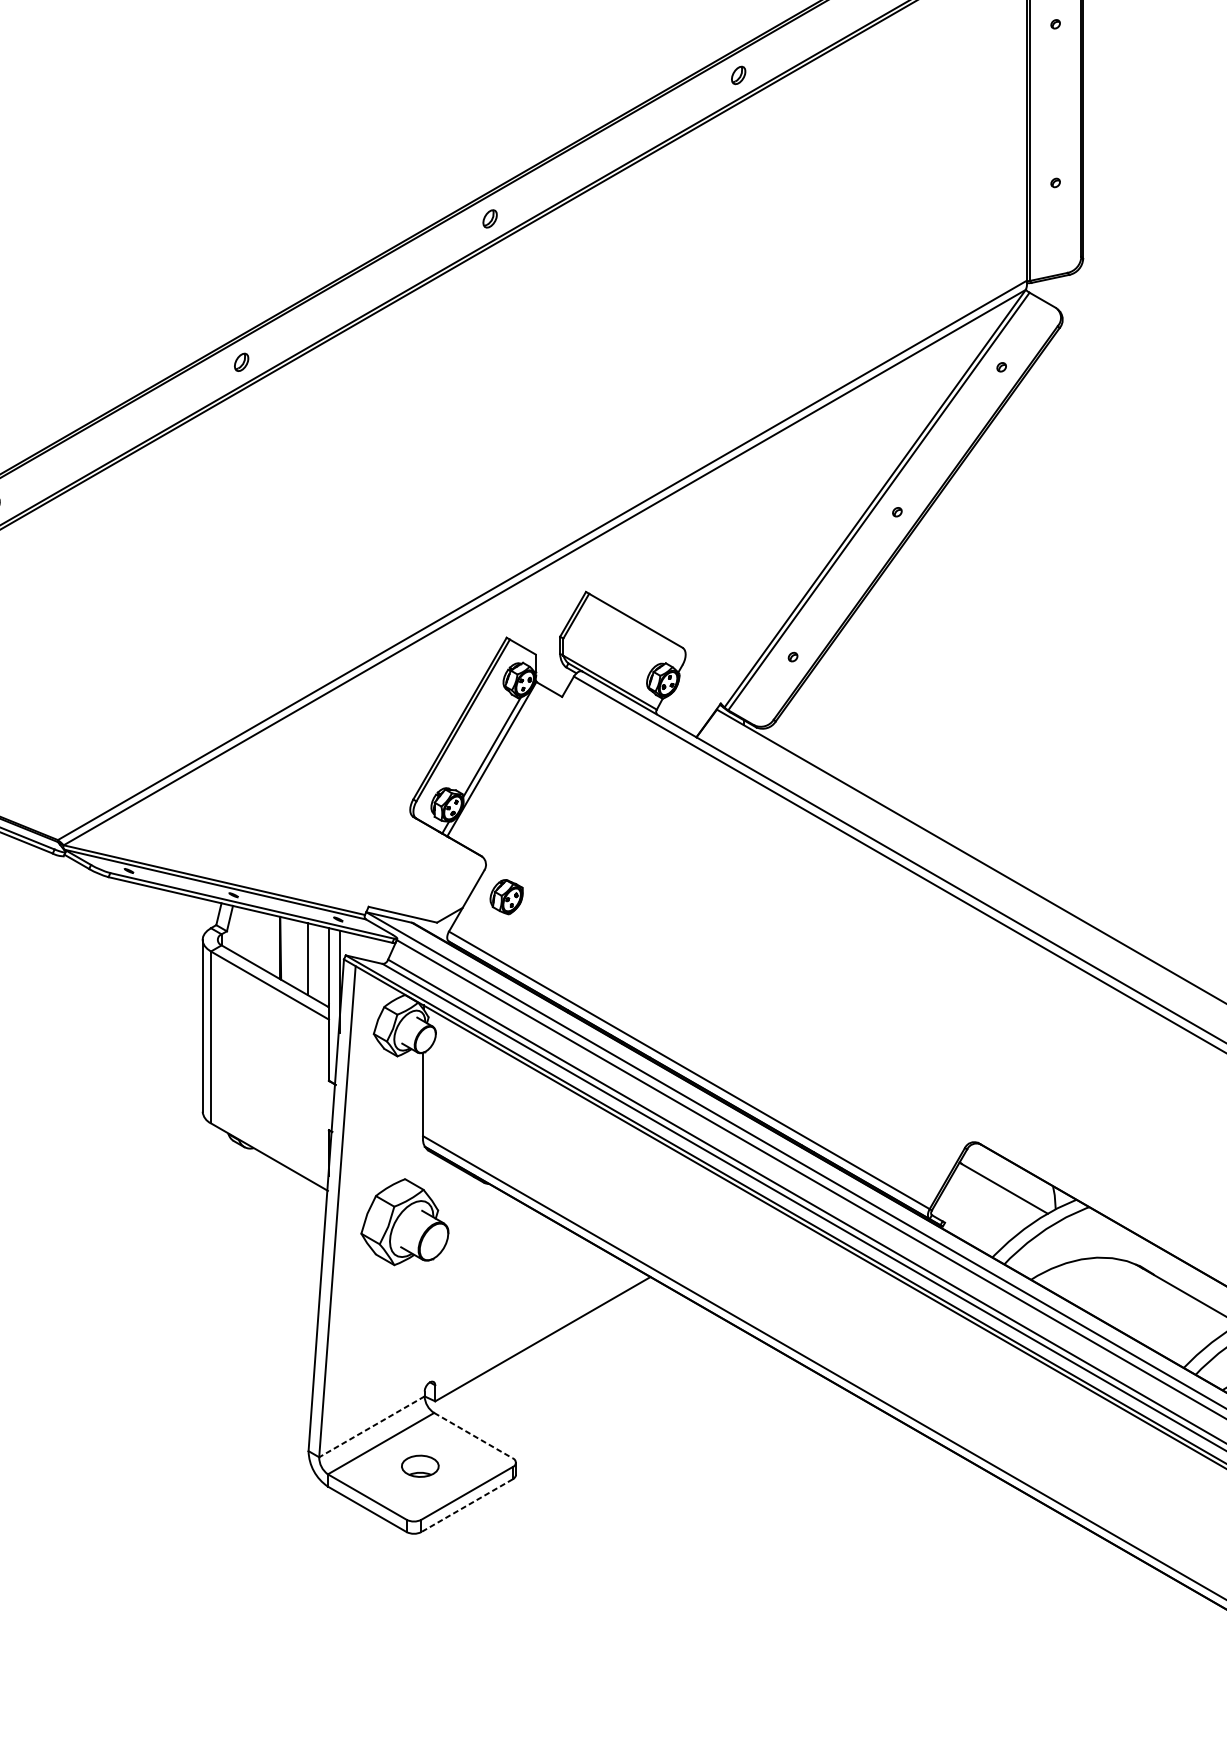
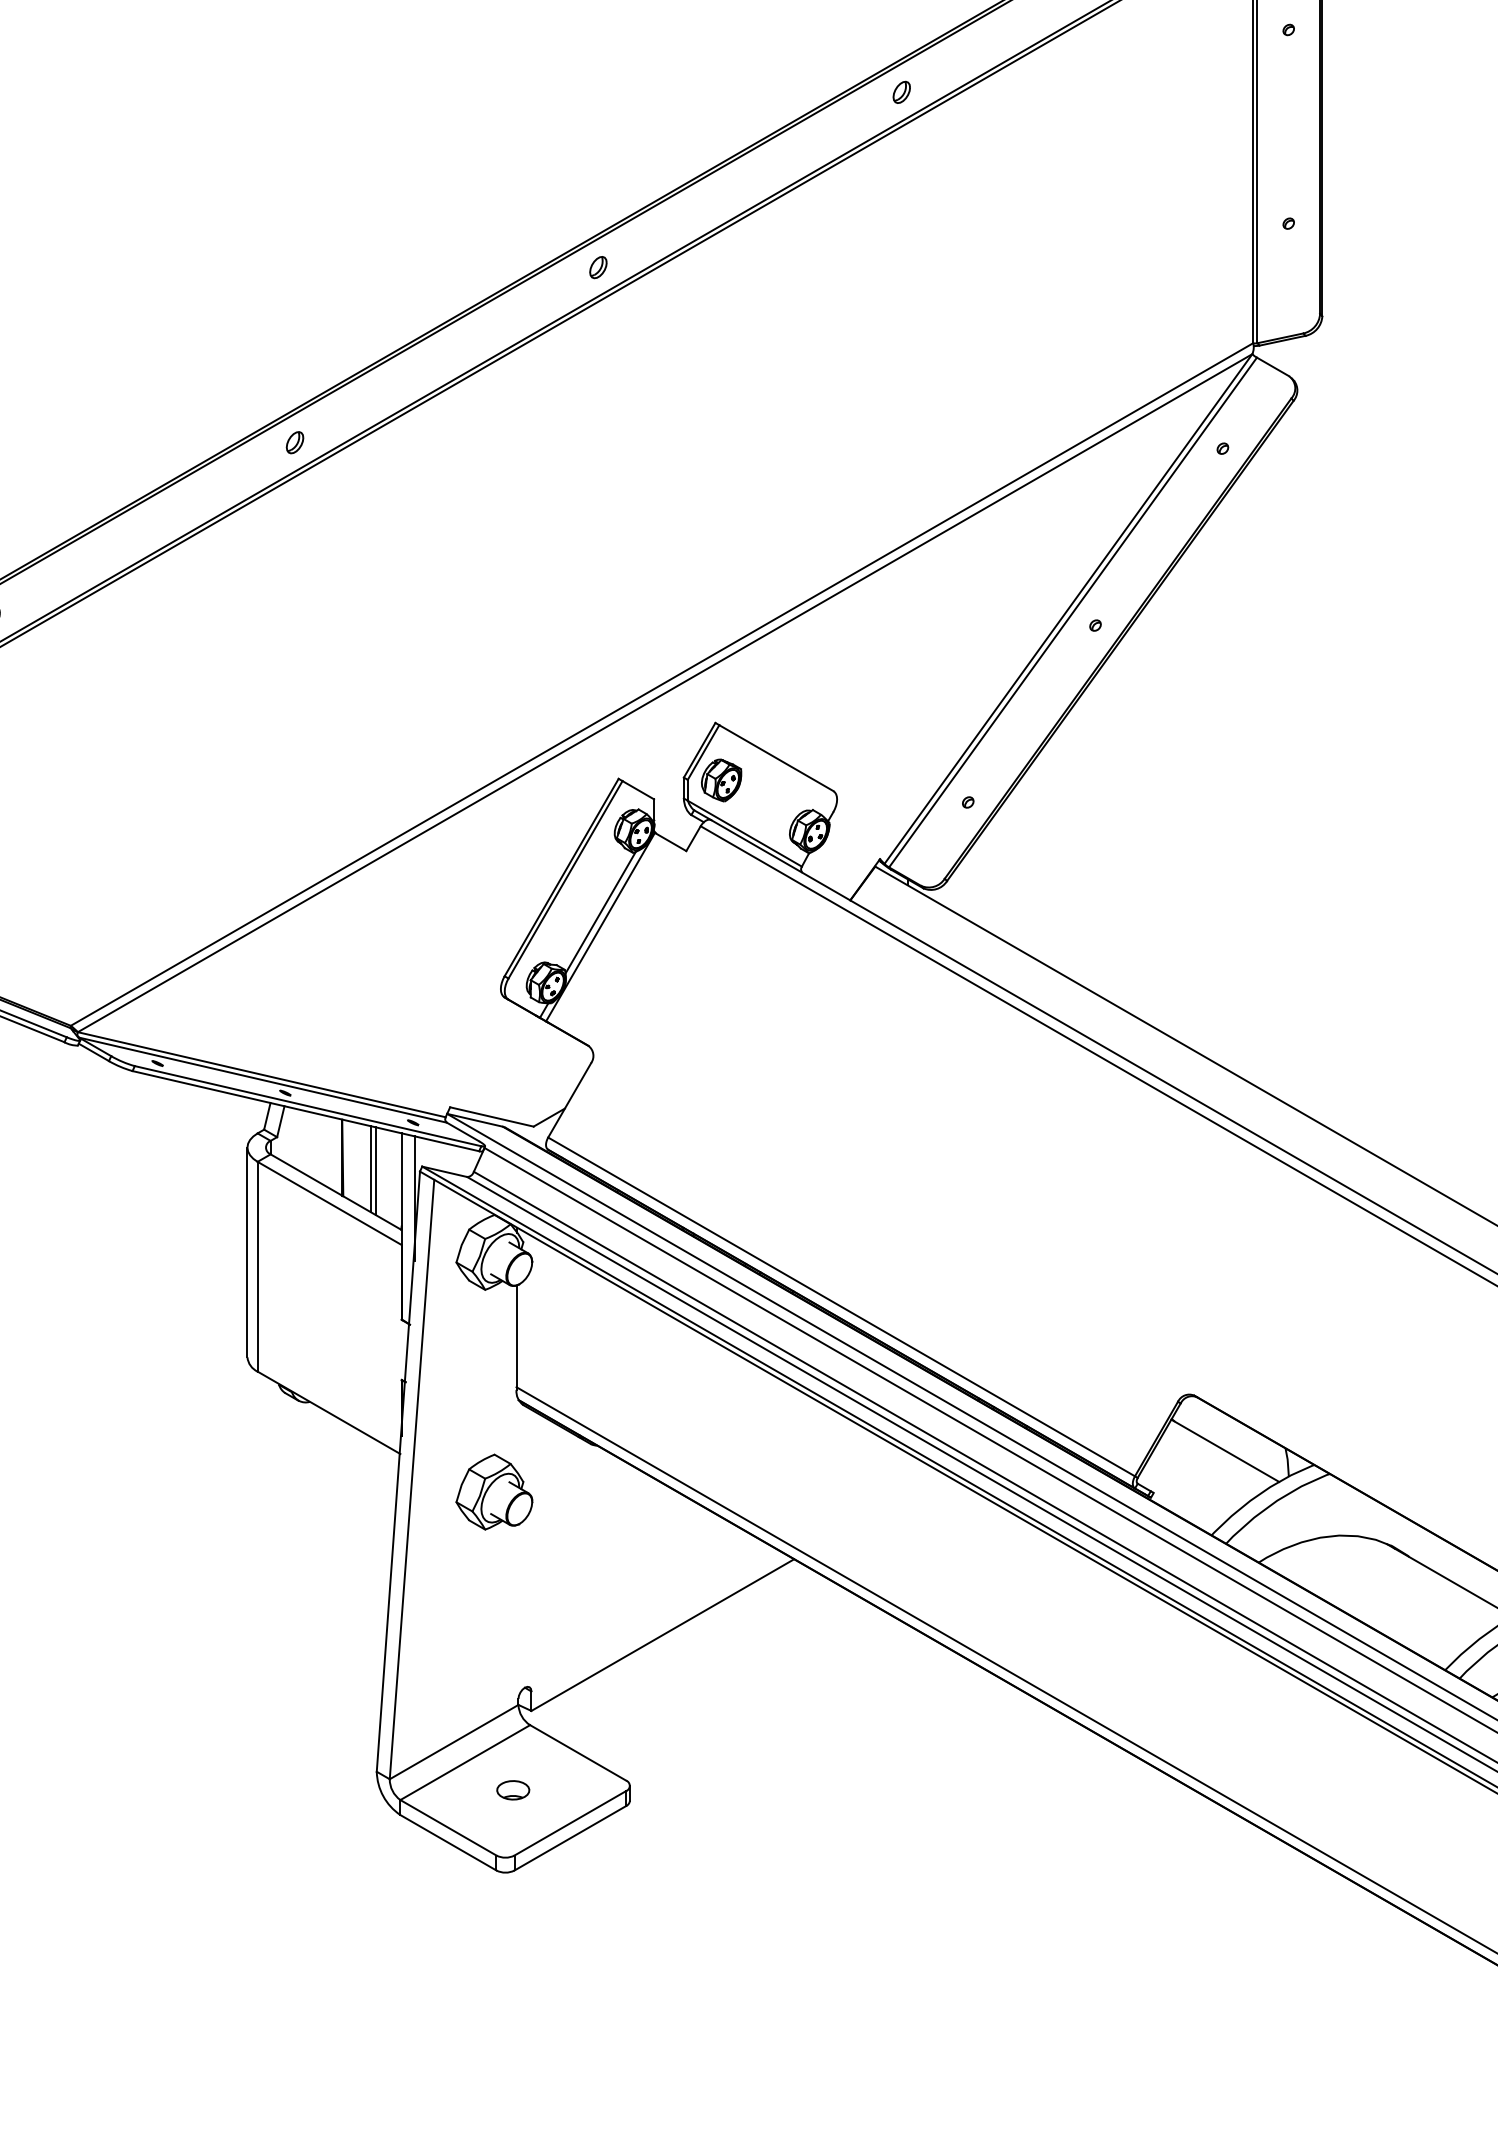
part: (506, 897) -> (721, 780), moved
line: (303, 957) -> (370, 1169), added
part: (405, 1221) -> (494, 1491), size x0.71
line: (371, 1427) -> (453, 1742), dashed -> solid
line: (473, 1436) -> (578, 1753), dashed -> solid
part: (420, 1466) -> (513, 1790), size x0.71
line: (466, 1505) -> (569, 1838), dashed -> solid

